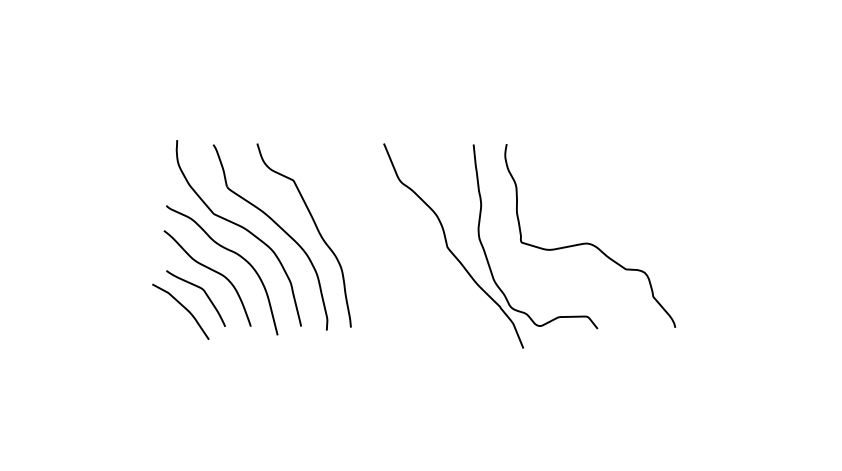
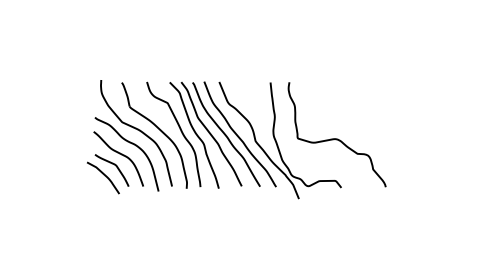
part: (389, 235) -> (222, 134), added

